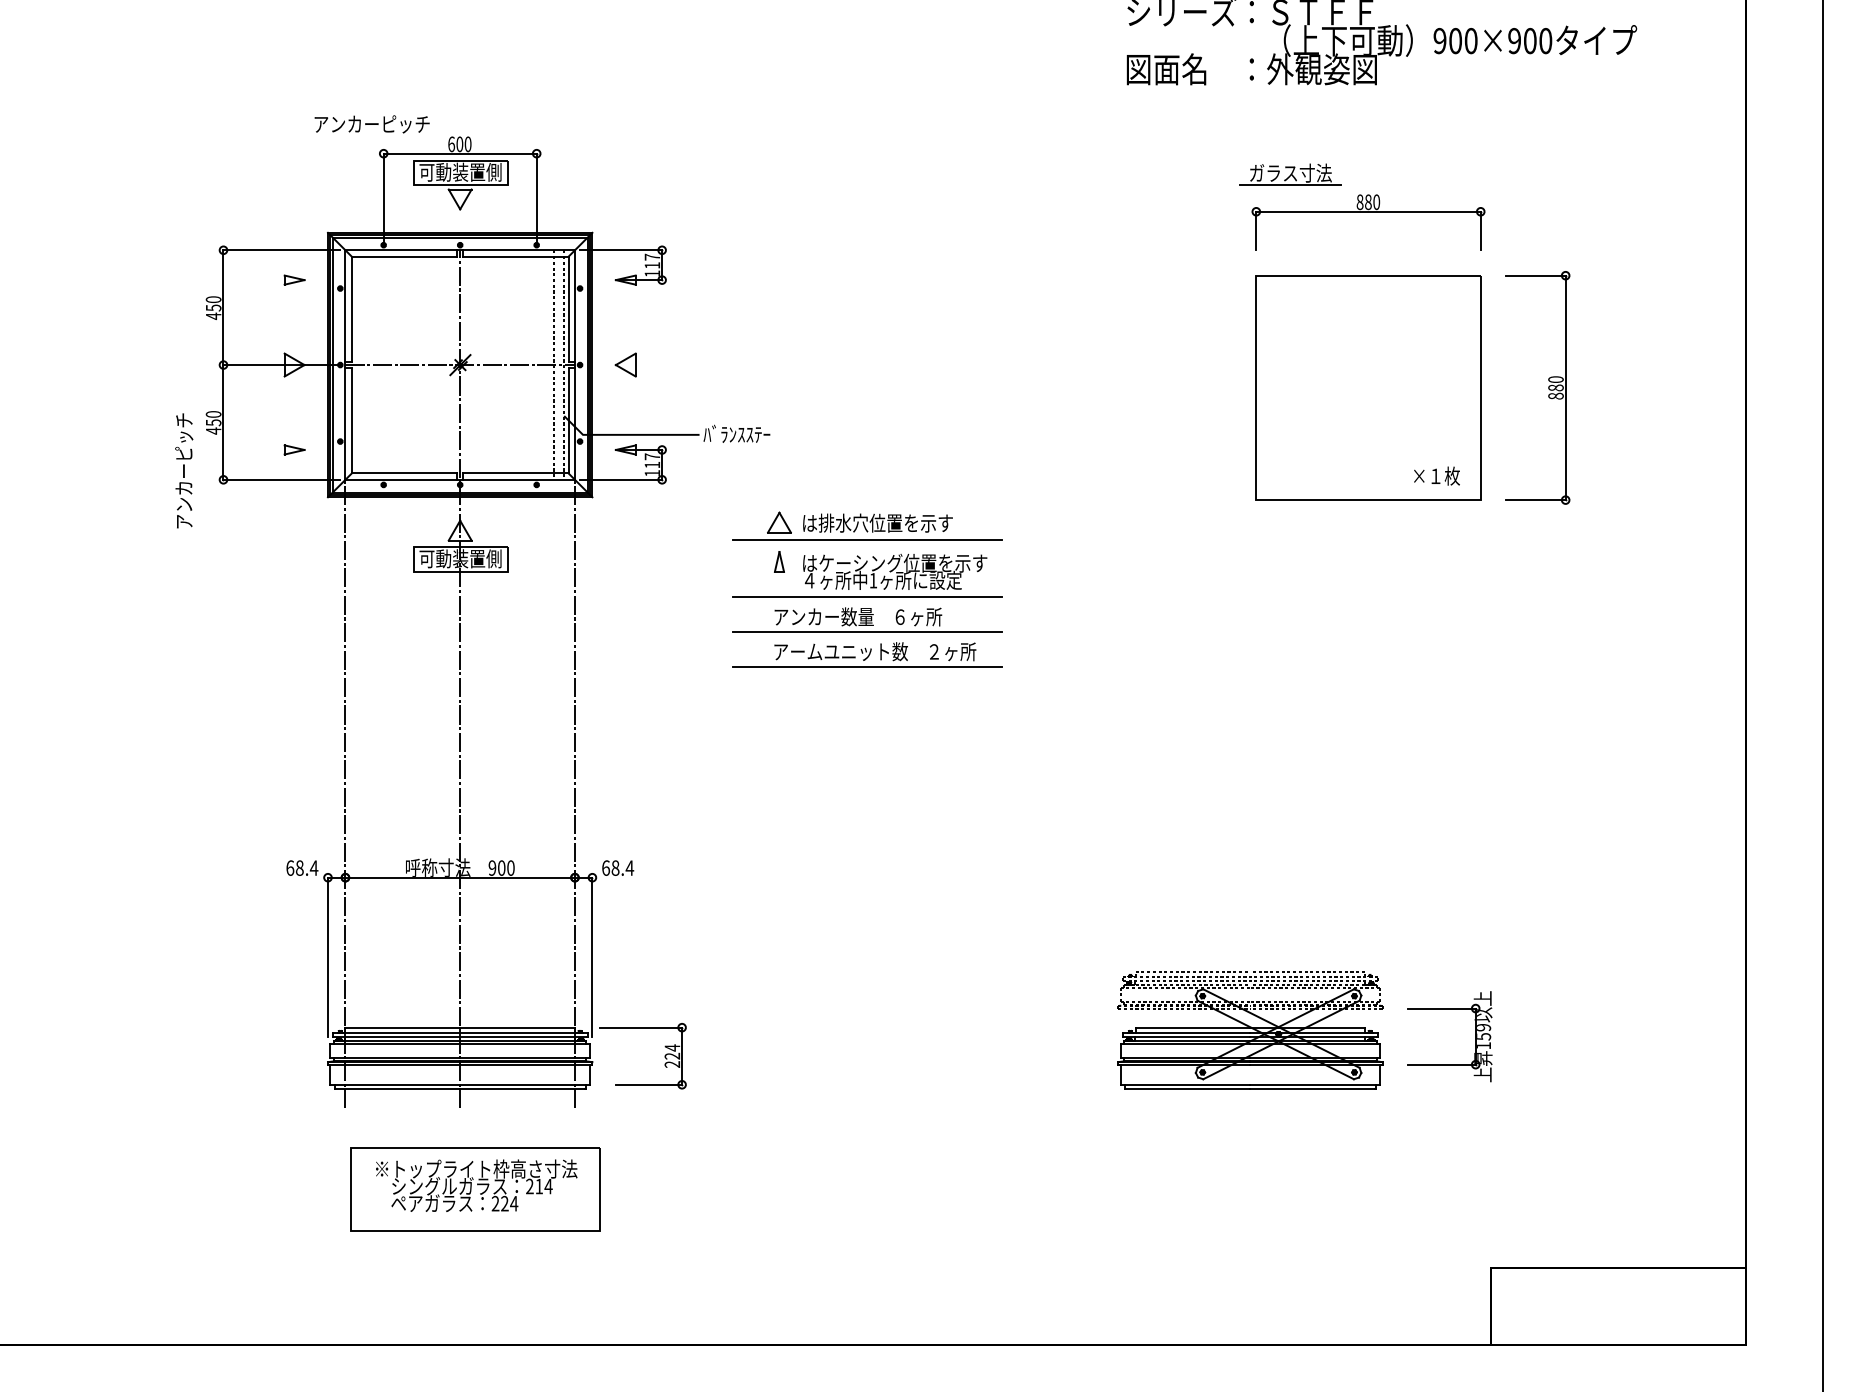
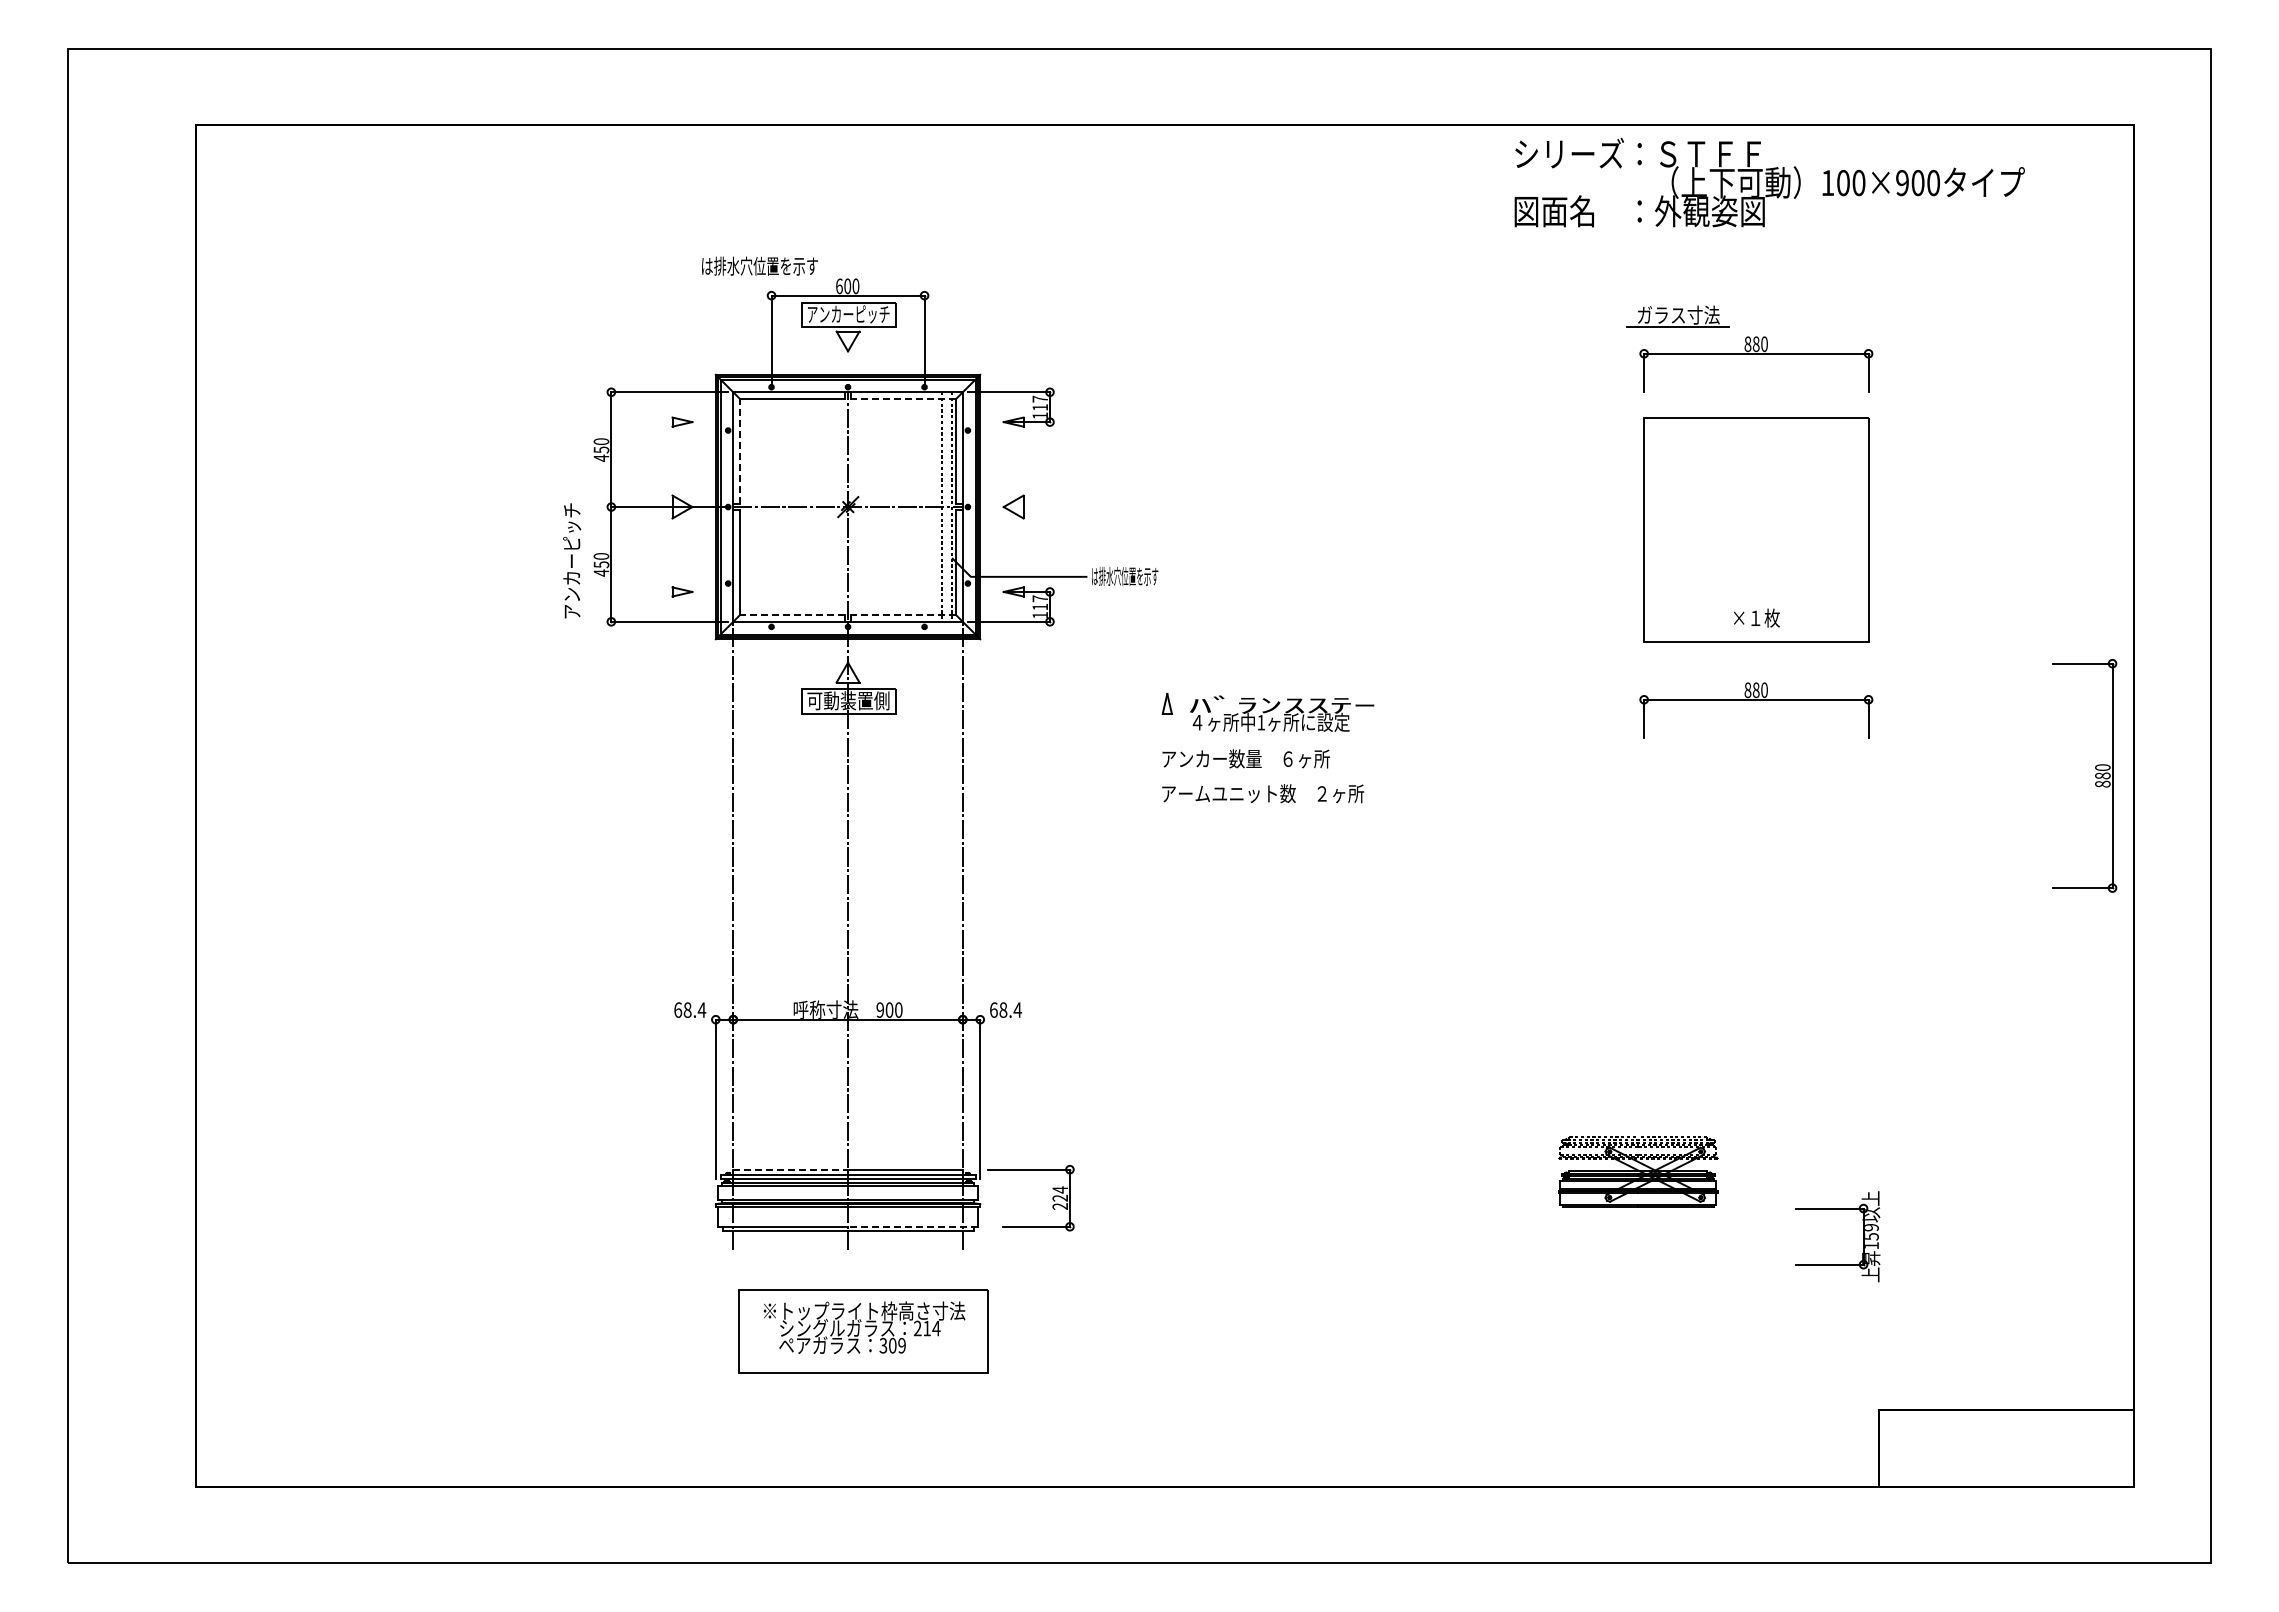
text: (1439, 40) -> (1827, 182), 900×900 -> 100×900
text: (371, 123) -> (759, 265), アンカーピッチ -> は排水穴位置を示す
text: (460, 171) -> (848, 313), 可動装置側 -> アンカーピッチ
line: (515, 256) -> (903, 398), solid -> dashed
line: (351, 309) -> (739, 451), solid -> dashed
part: (1548, 387) -> (2095, 775), moved
text: (736, 433) -> (1124, 575), ﾊﾞﾗﾝｽｽﾃｰ -> は排水穴位置を示す
text: (184, 470) -> (572, 560), moved
line: (404, 473) -> (792, 615), solid -> dashed
line: (515, 473) -> (903, 615), solid -> dashed
text: (1436, 475) -> (1756, 617), moved
part: (867, 525) -> (1255, 667), removed
part: (1368, 558) -> (1756, 700), added
text: (894, 562) -> (1282, 704), はケーシング位置を示す -> ﾊﾞﾗﾝｽｽﾃｰ
line: (867, 596) -> (1255, 738), removed
line: (867, 631) -> (1255, 773), removed
line: (867, 666) -> (1255, 808), removed
line: (403, 1027) -> (791, 1169), solid -> dashed
part: (1250, 1030) -> (1638, 1172), size x0.6
part: (1475, 1036) -> (1863, 1236), moved
line: (524, 1084) -> (912, 1226), solid -> dashed
text: (504, 1203) -> (892, 1345), 224 -> 309

